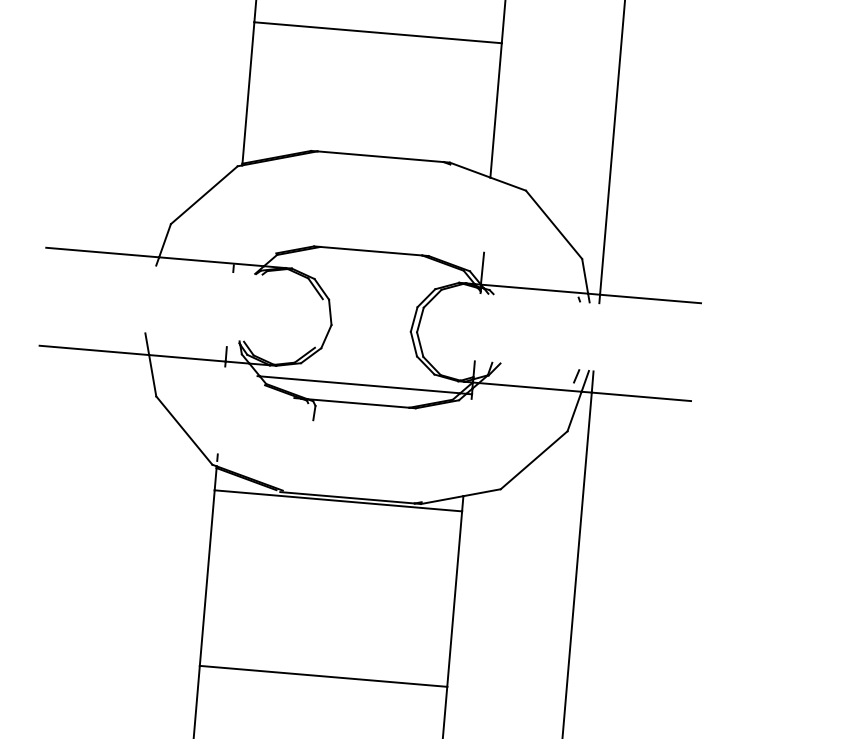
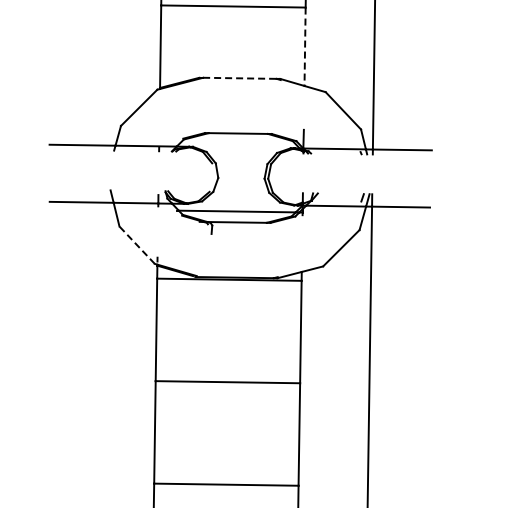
line: (496, 111) -> (305, 47), solid -> dashed
line: (379, 156) -> (239, 78), solid -> dashed
line: (184, 431) -> (137, 245), solid -> dashed

